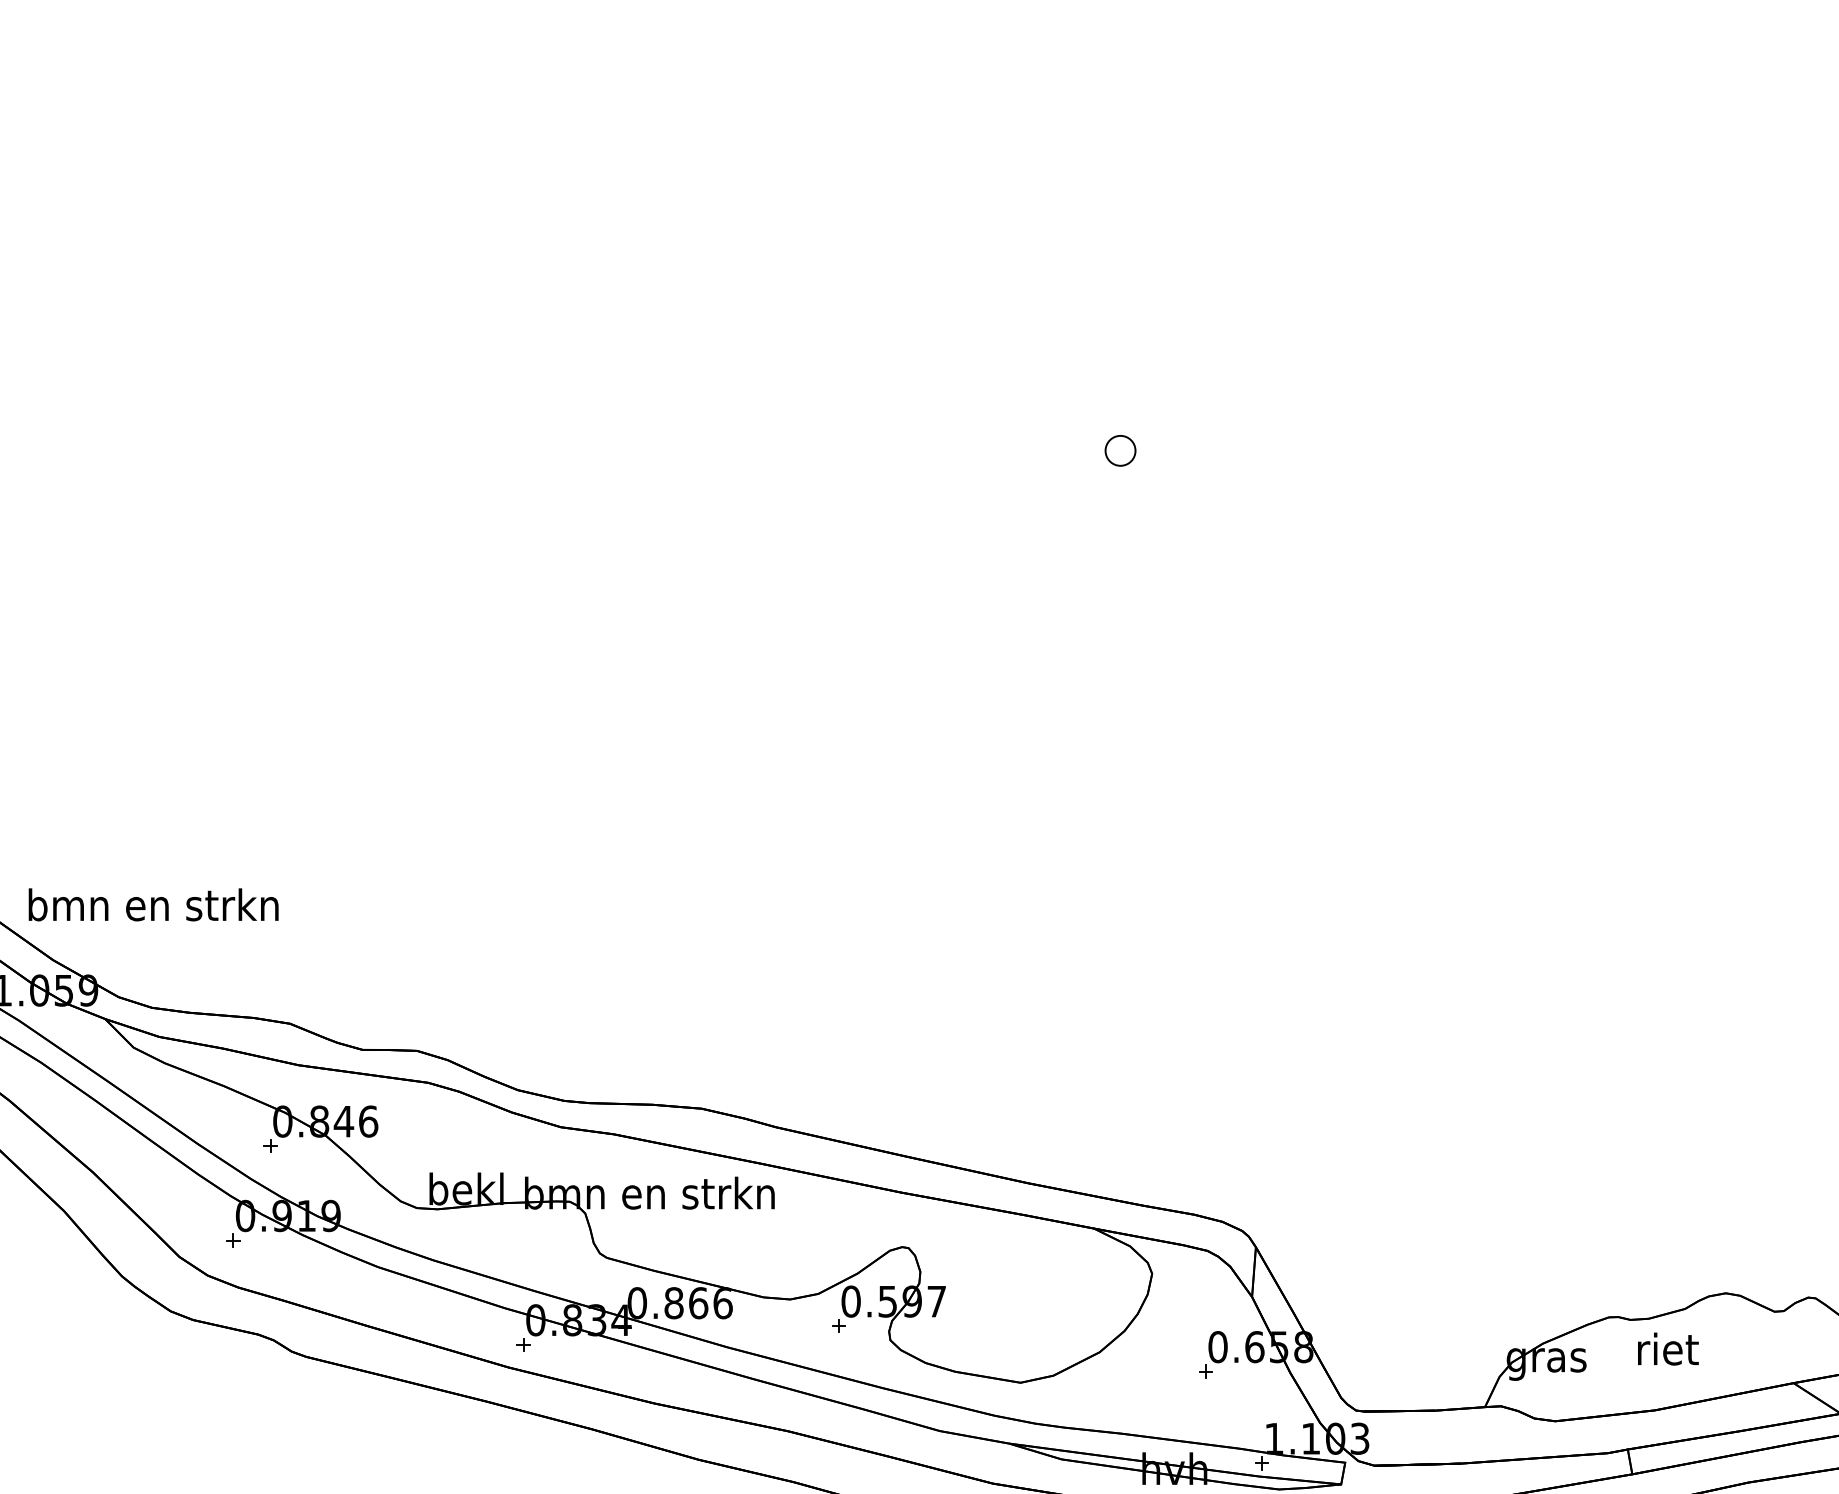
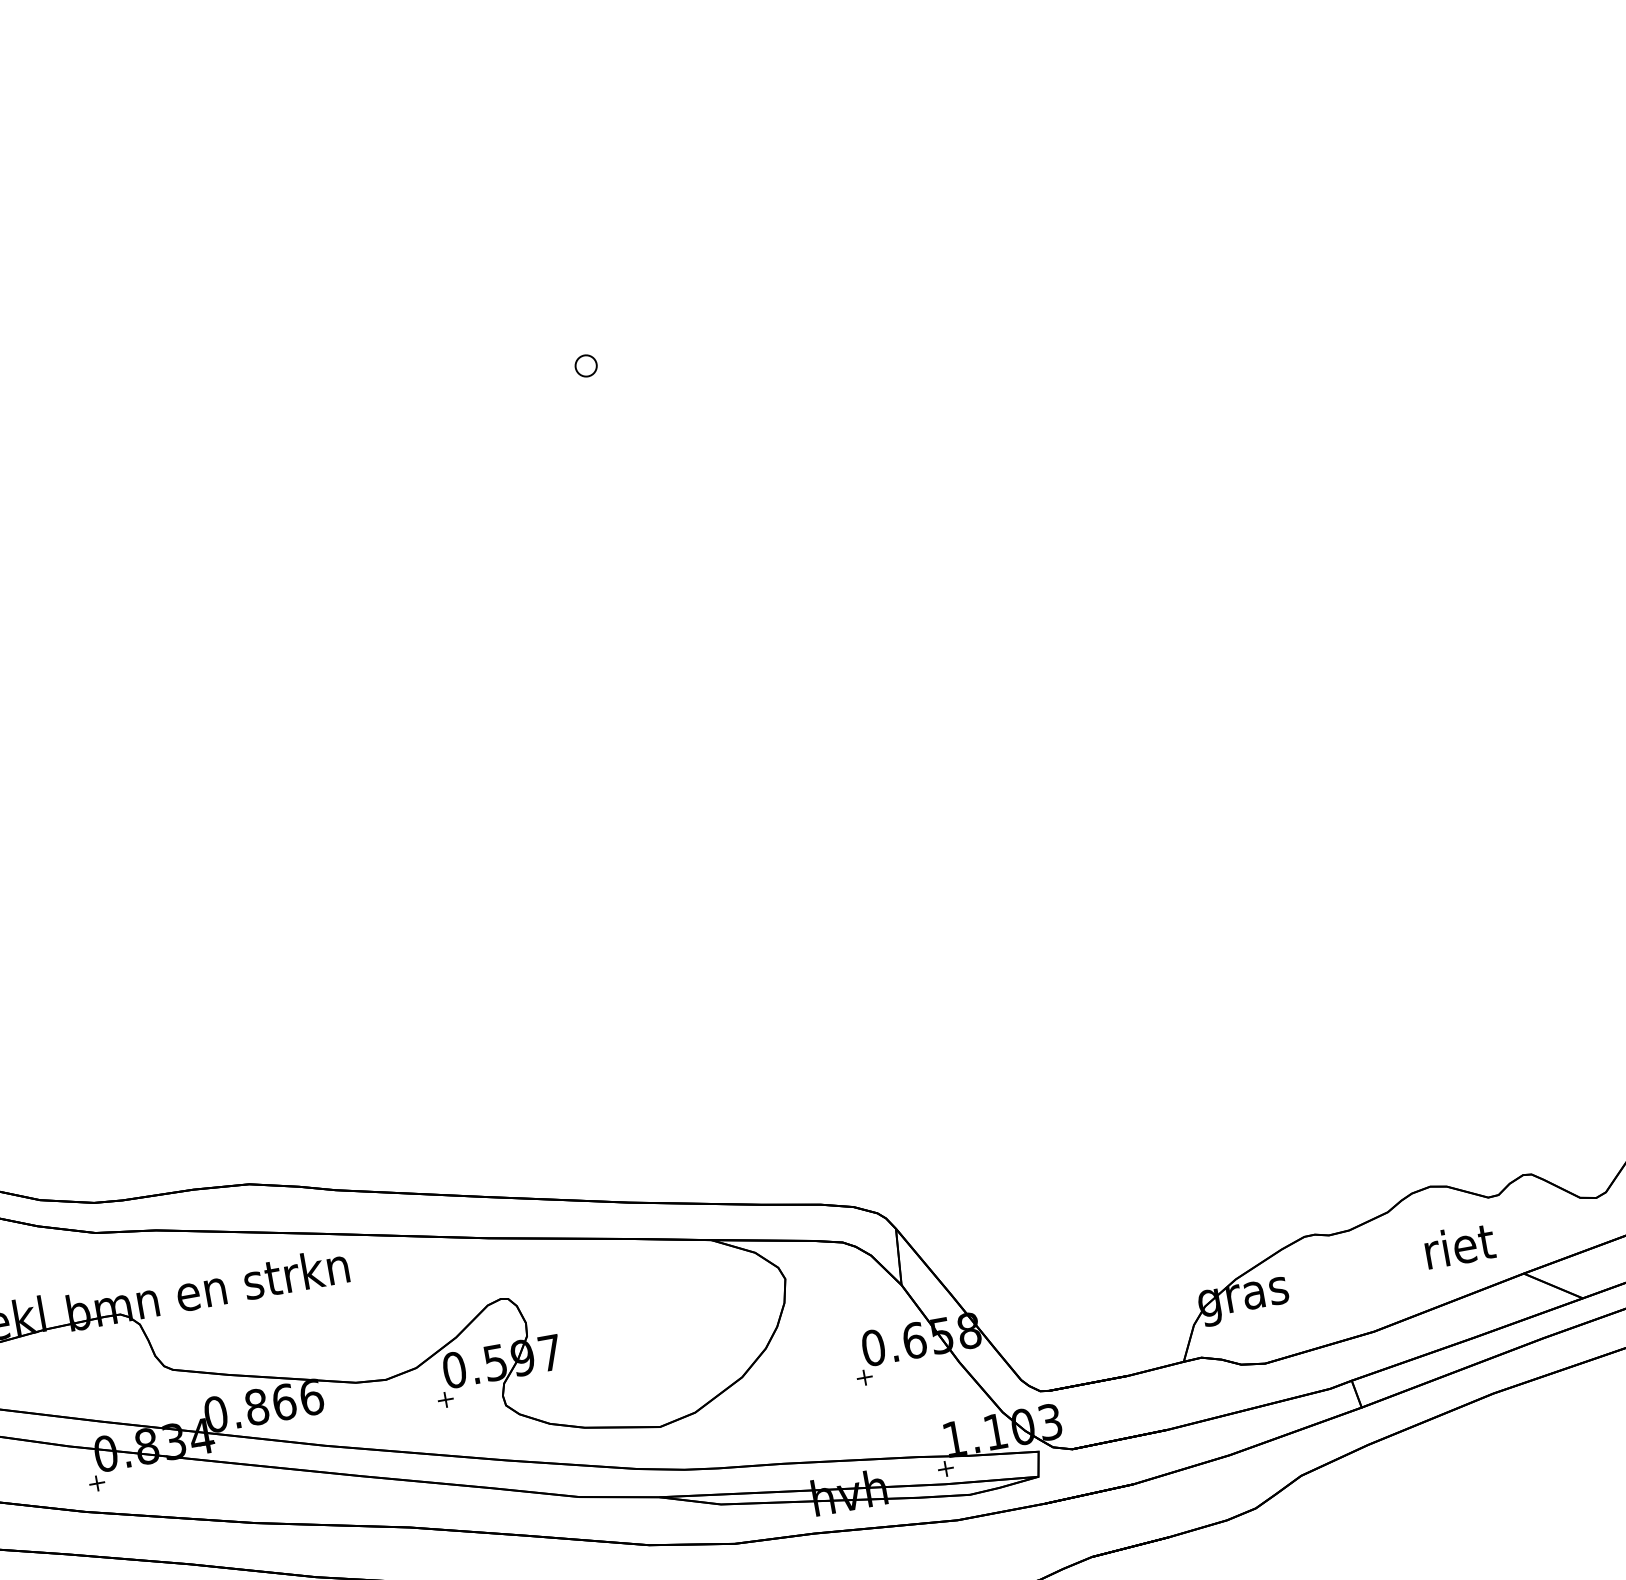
part: (1120, 450) -> (586, 365), size x0.62
text: (1668, 1348) -> (1459, 1245), moved

